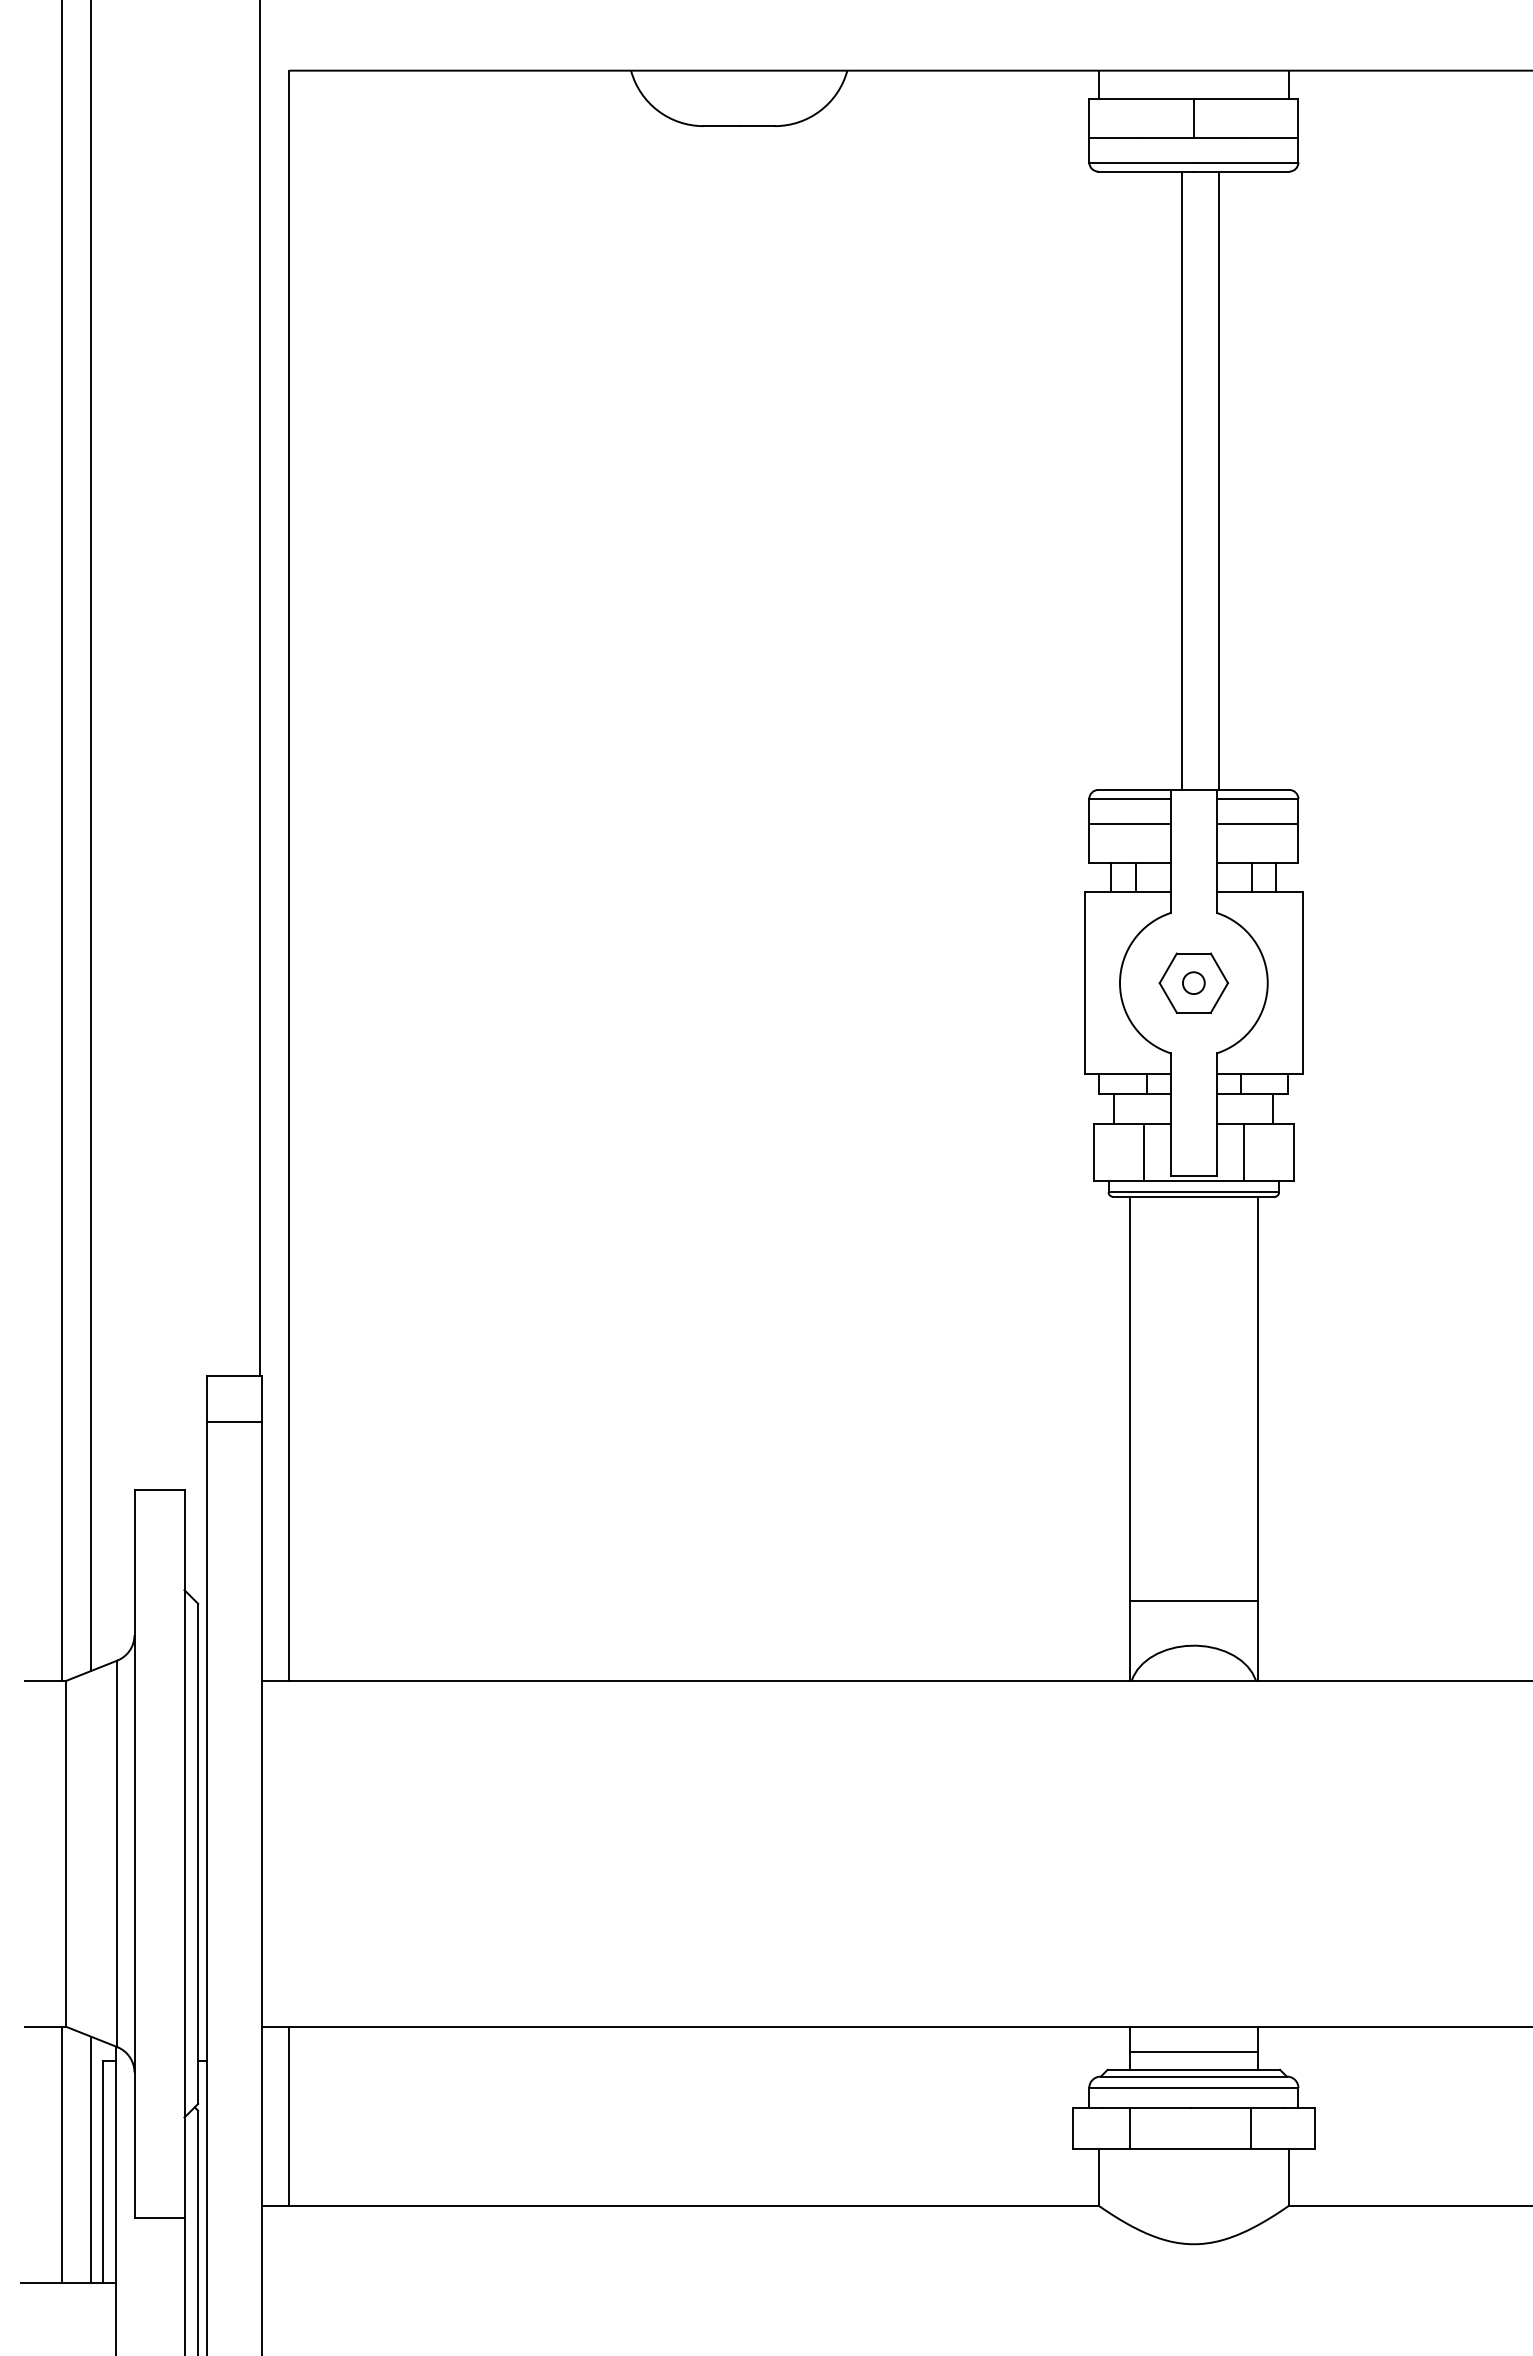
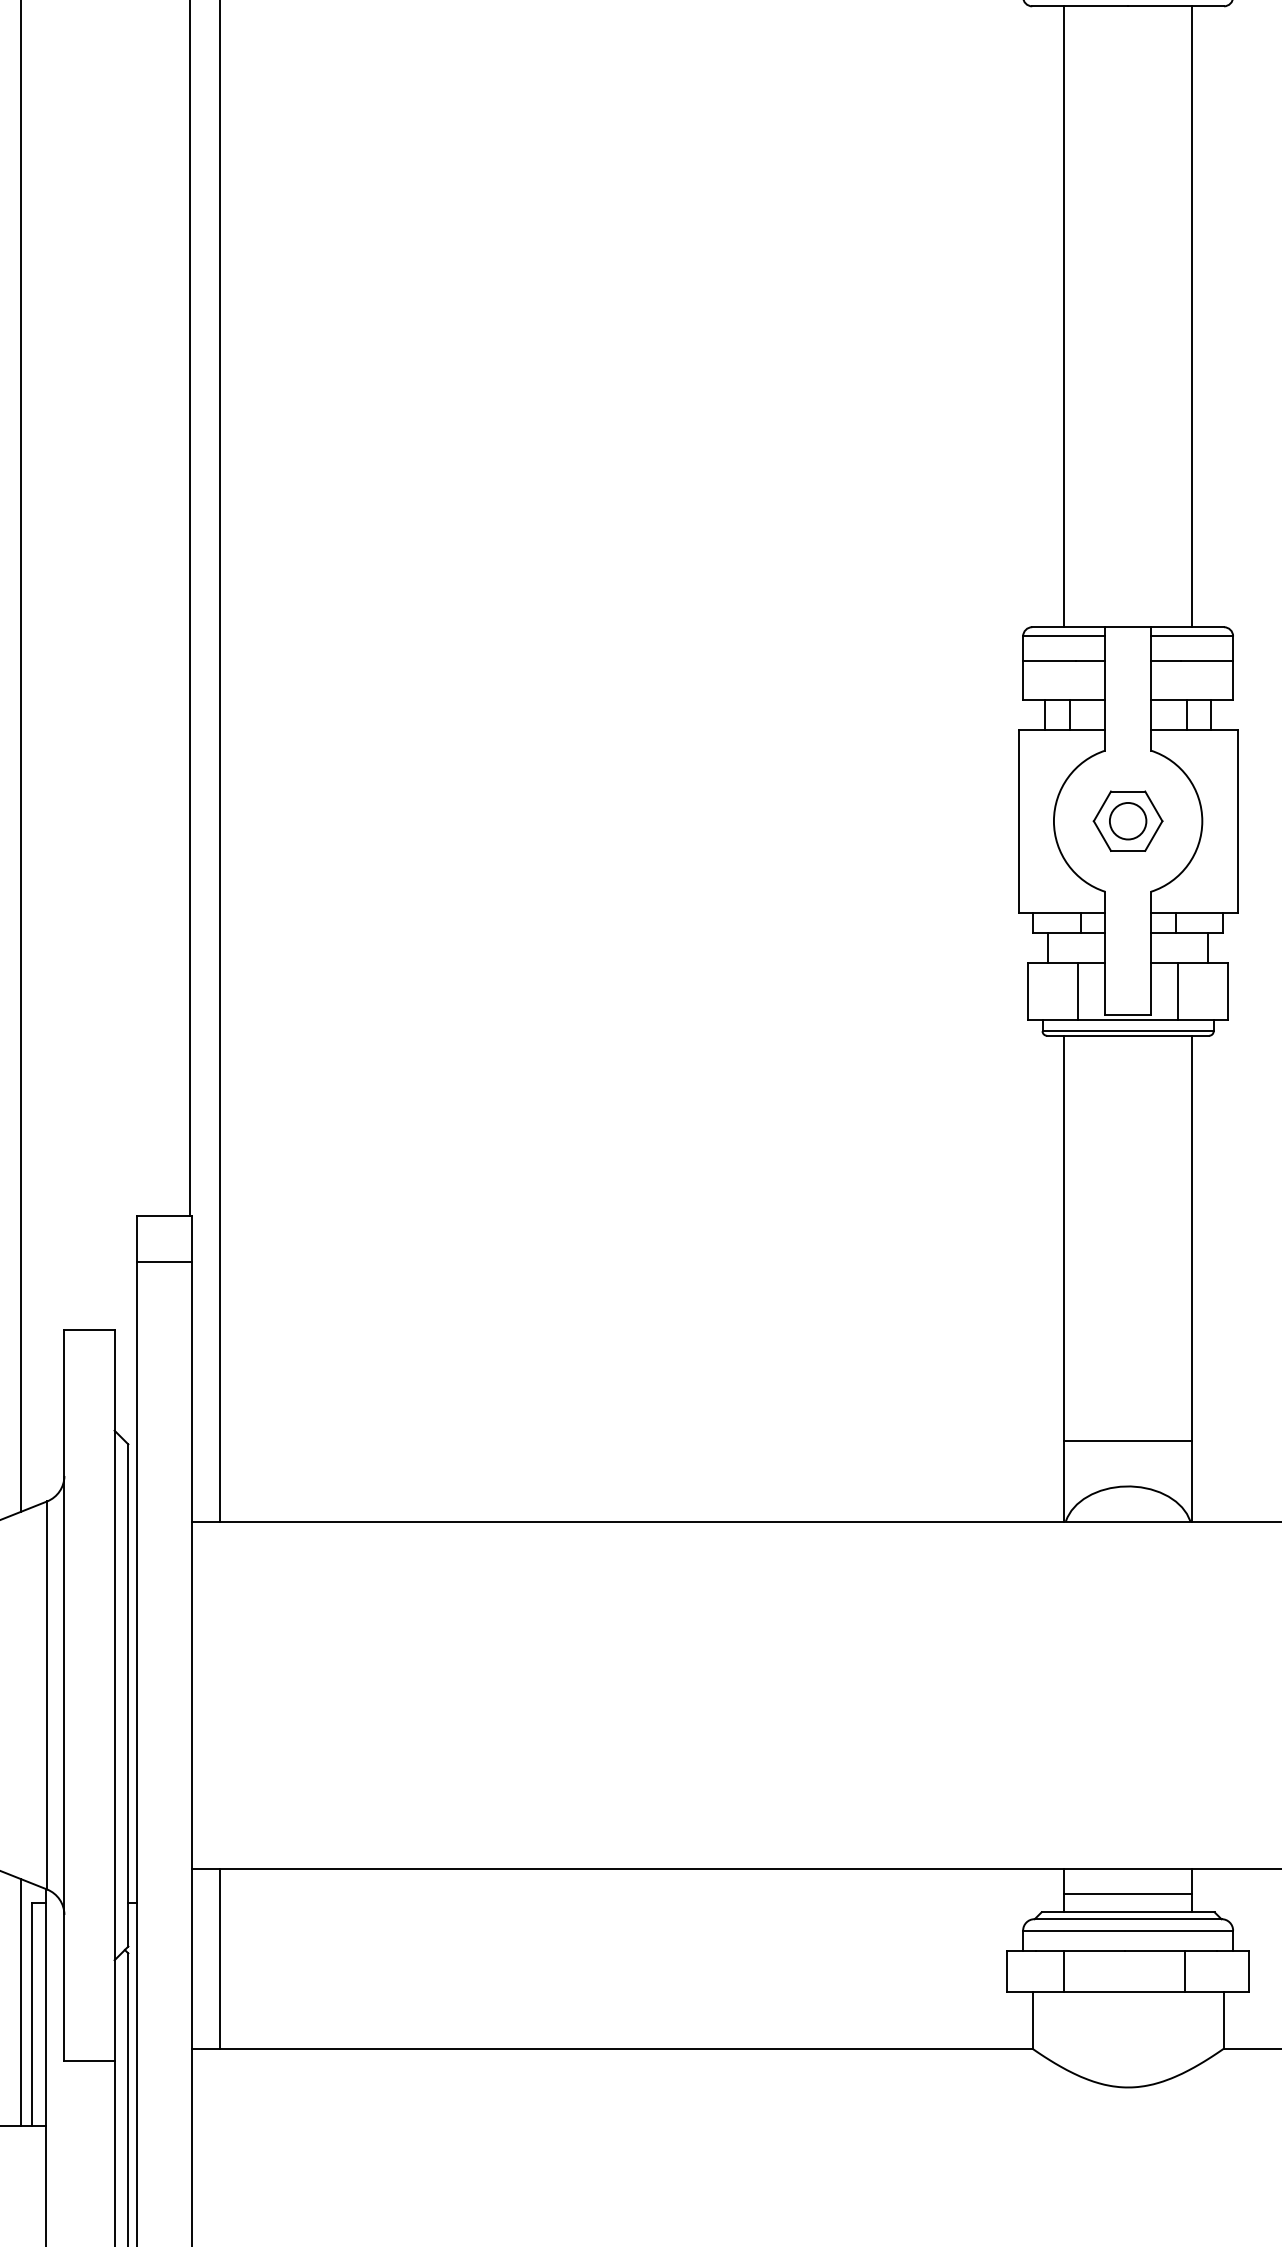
line: (1181, 480) -> (1192, 316), moved
line: (1219, 480) -> (1064, 316), moved
circle: (1193, 983) -> (1127, 821), size x1.67

